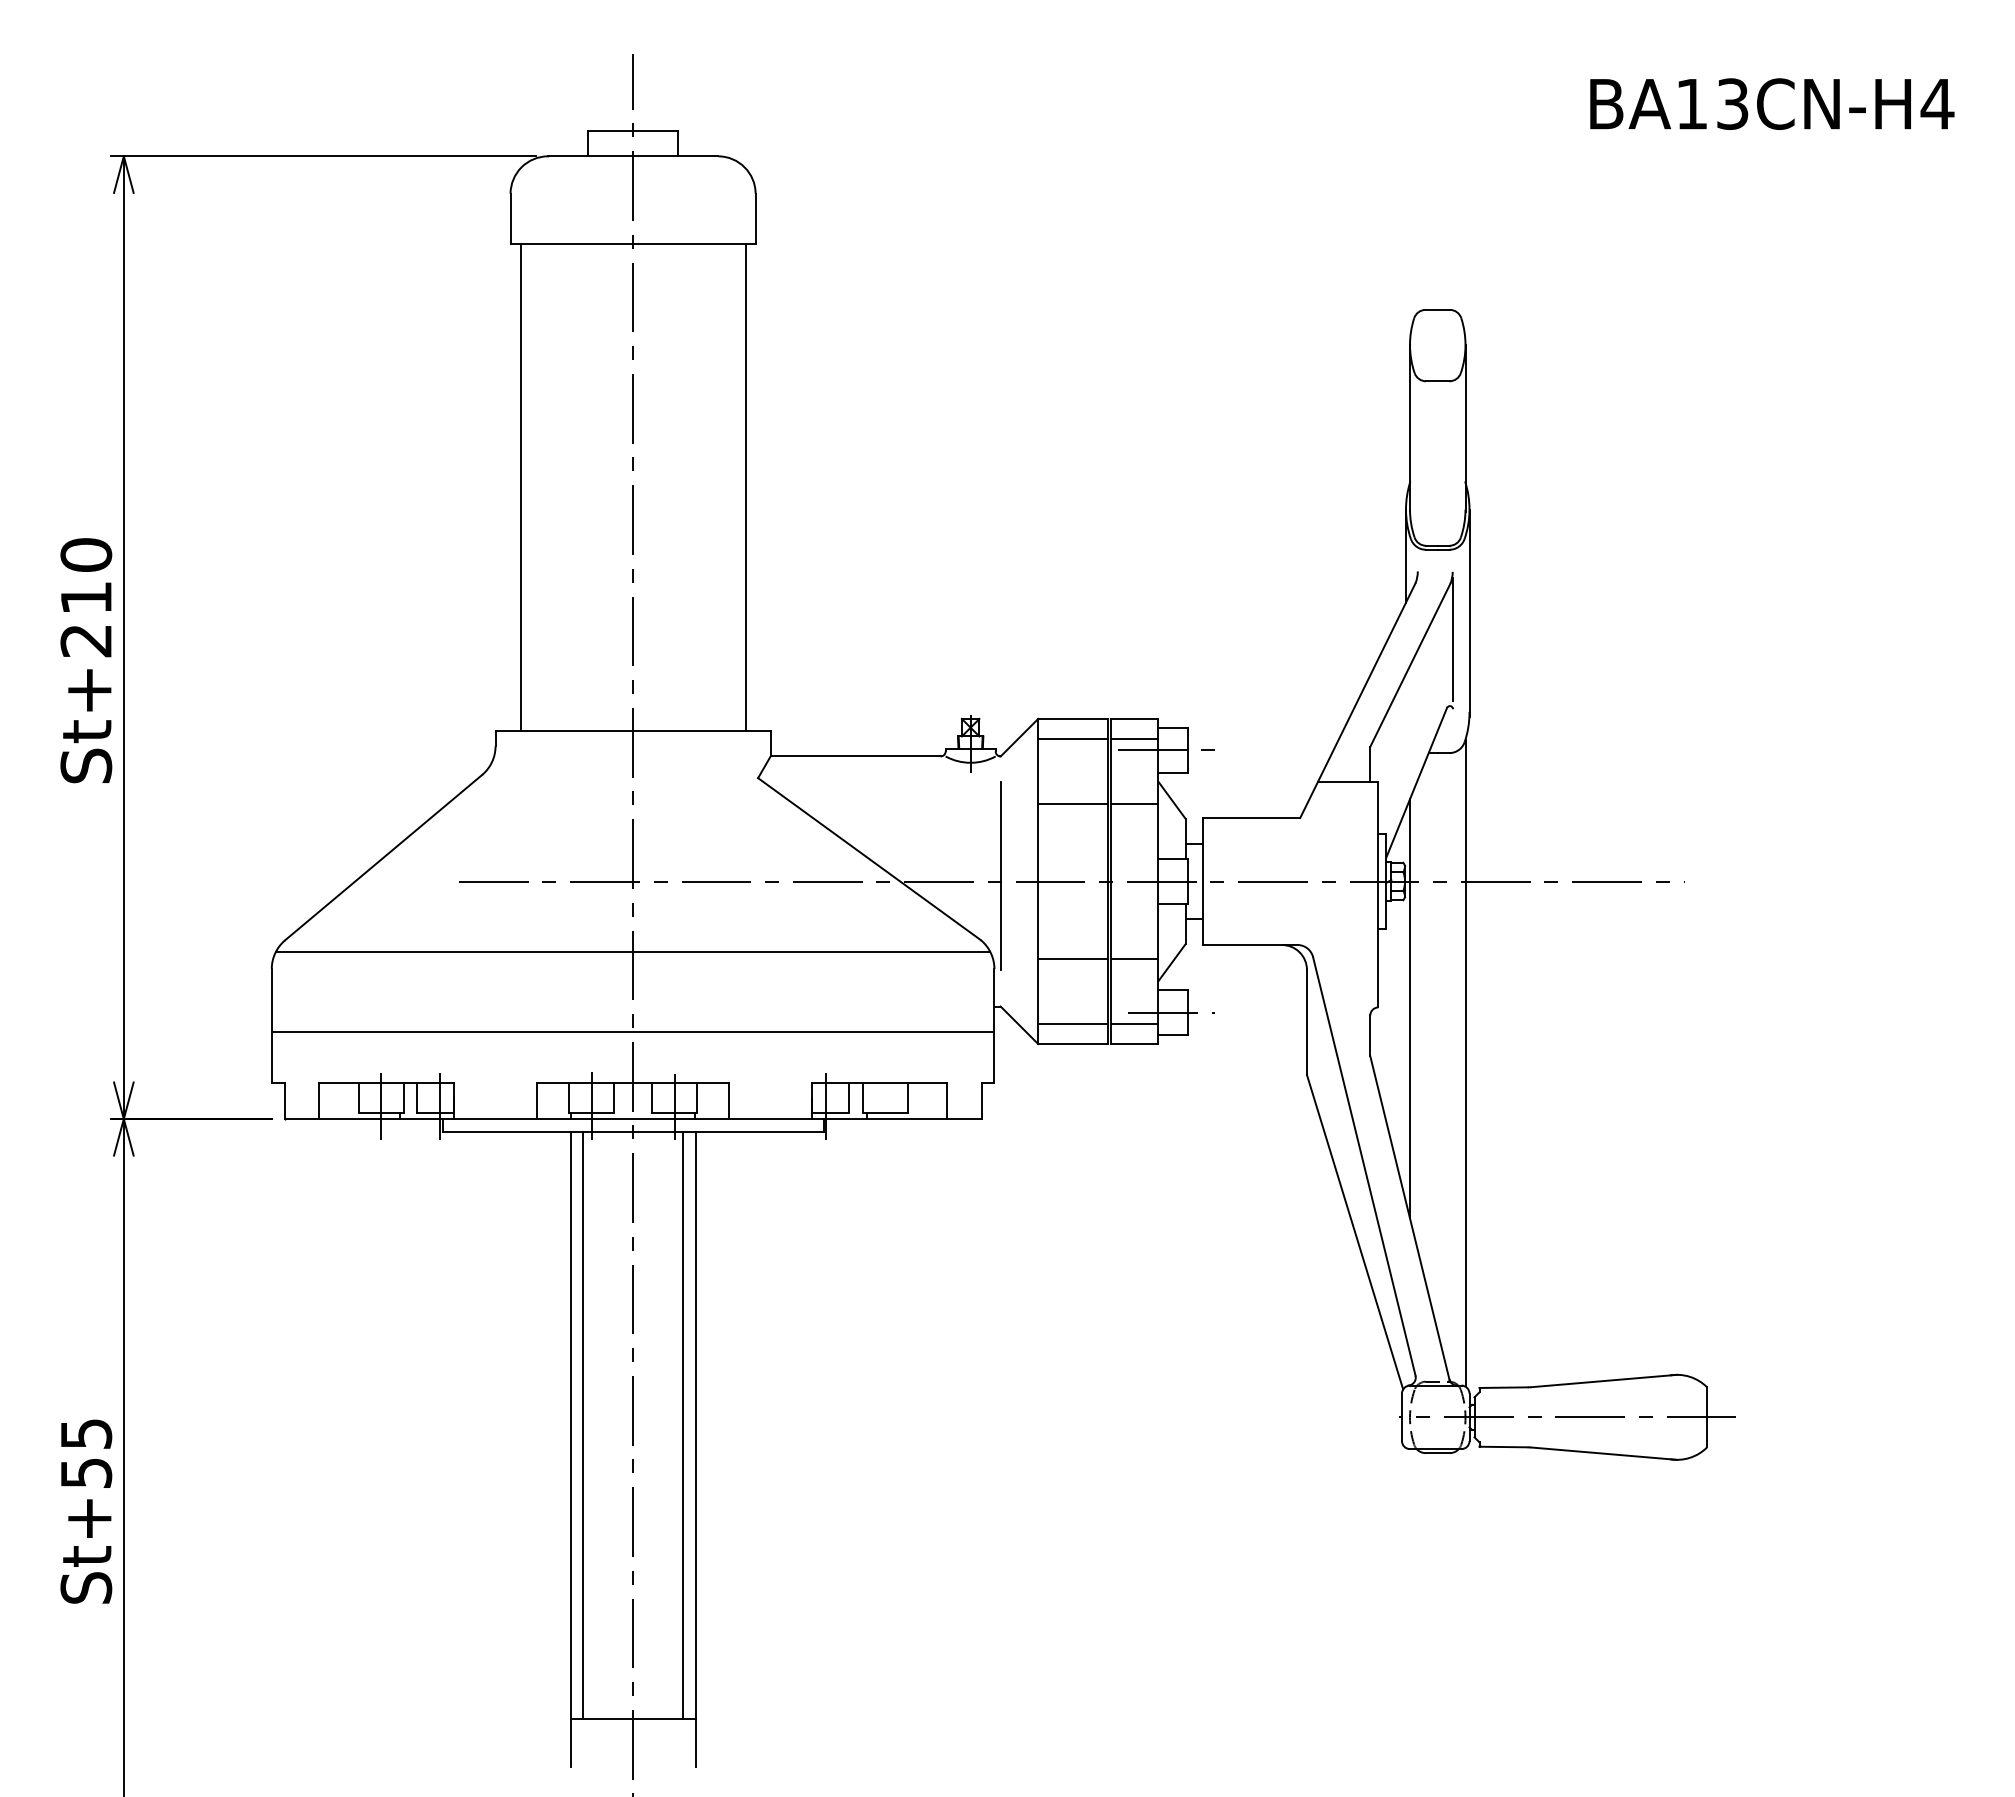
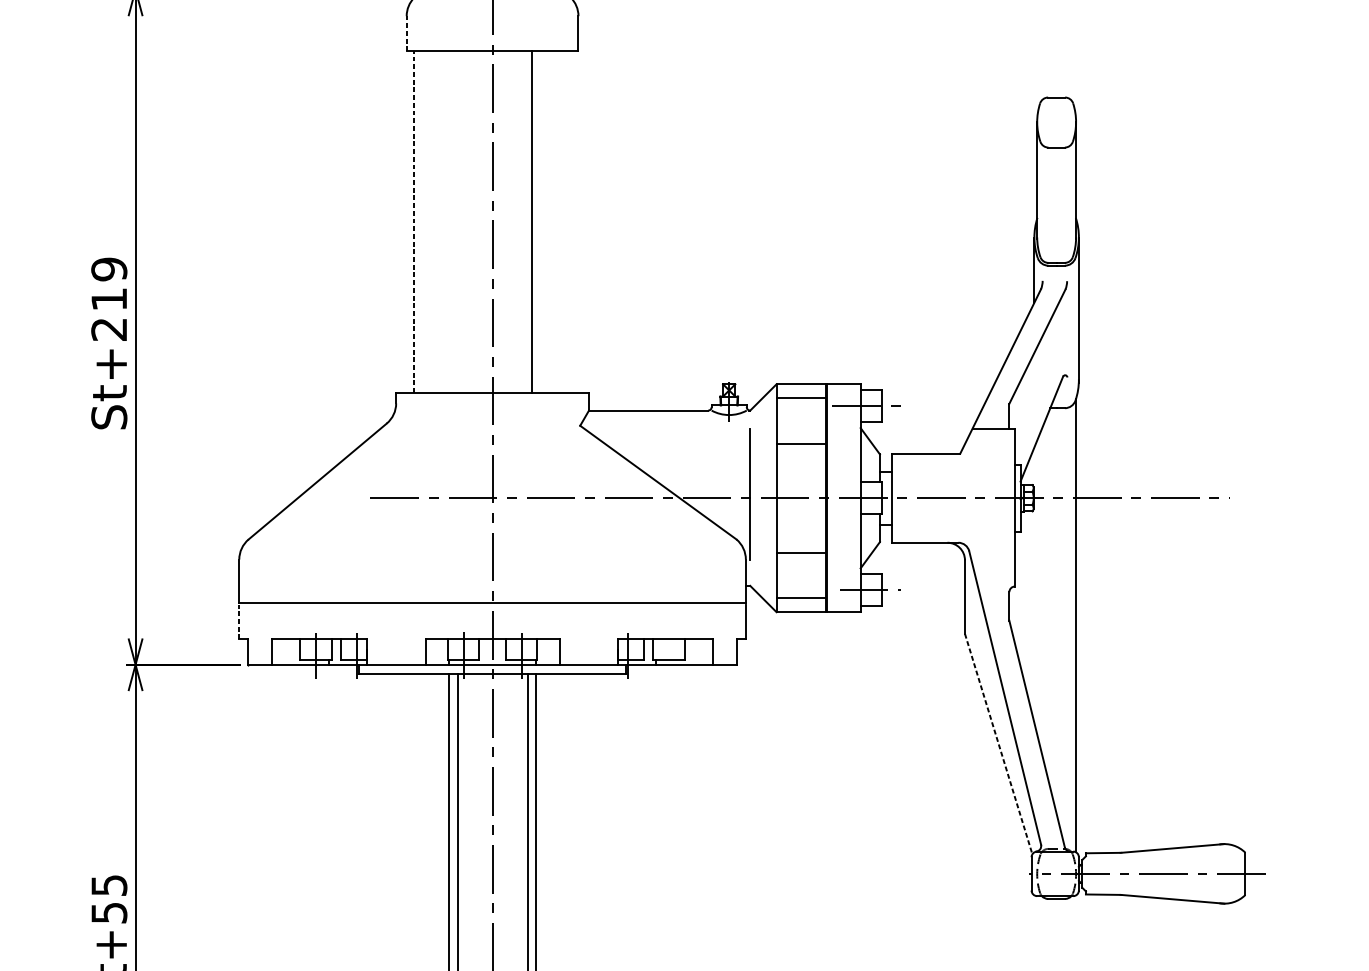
line: (510, 218) -> (406, 33), solid -> dashed
line: (520, 487) -> (413, 222), solid -> dashed
line: (745, 487) -> (531, 222), moved
text: (86, 555) -> (109, 269), St+210 -> St+219
line: (1453, 639) -> (1067, 328), removed
line: (1134, 739) -> (844, 398), removed
line: (1134, 803) -> (844, 443), removed
line: (633, 951) -> (492, 547), removed
line: (1134, 959) -> (844, 552), removed
line: (1410, 1008) -> (1037, 587), removed
line: (1134, 1023) -> (844, 597), removed
line: (271, 1057) -> (239, 621), solid -> dashed
line: (1355, 1232) -> (998, 744), solid -> dashed

